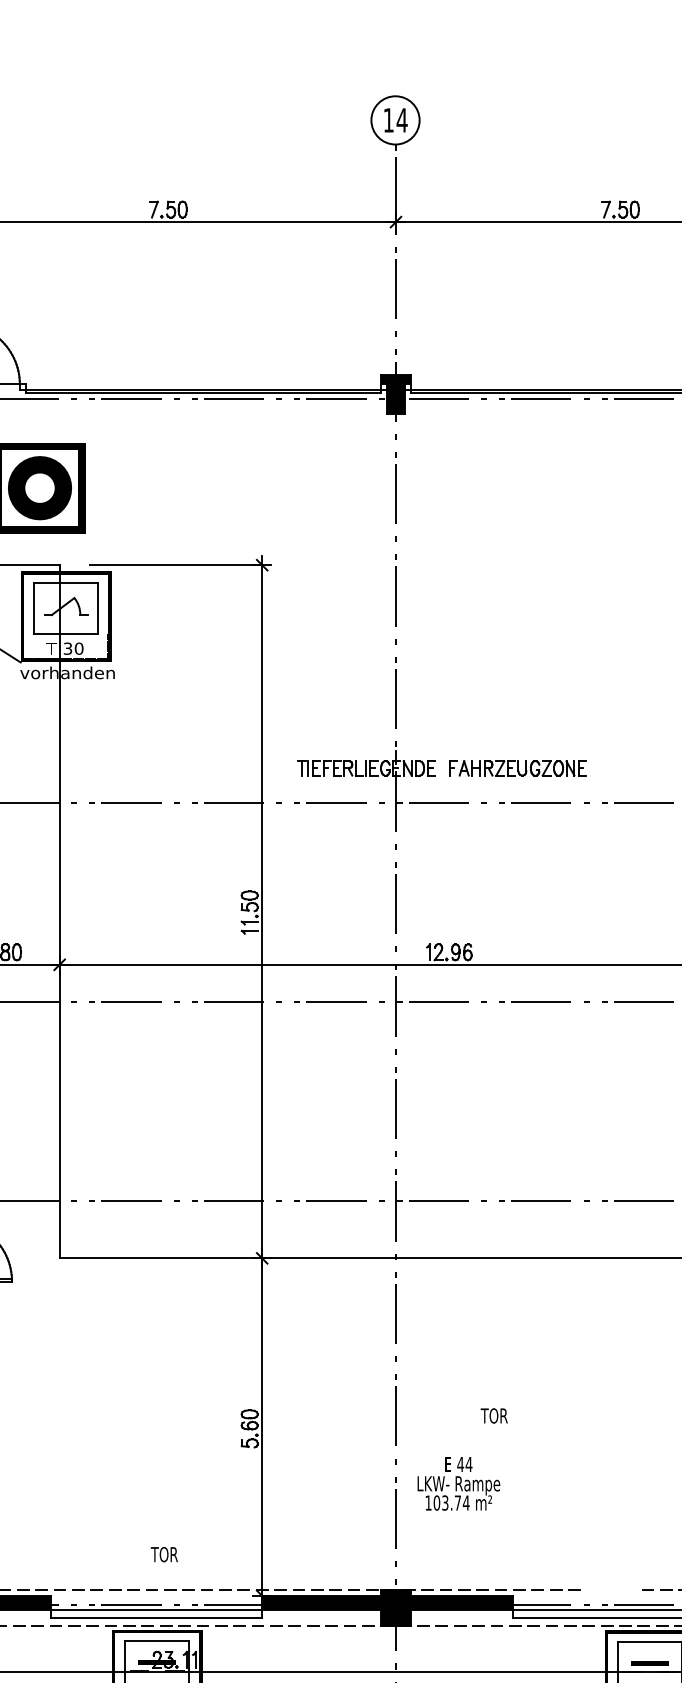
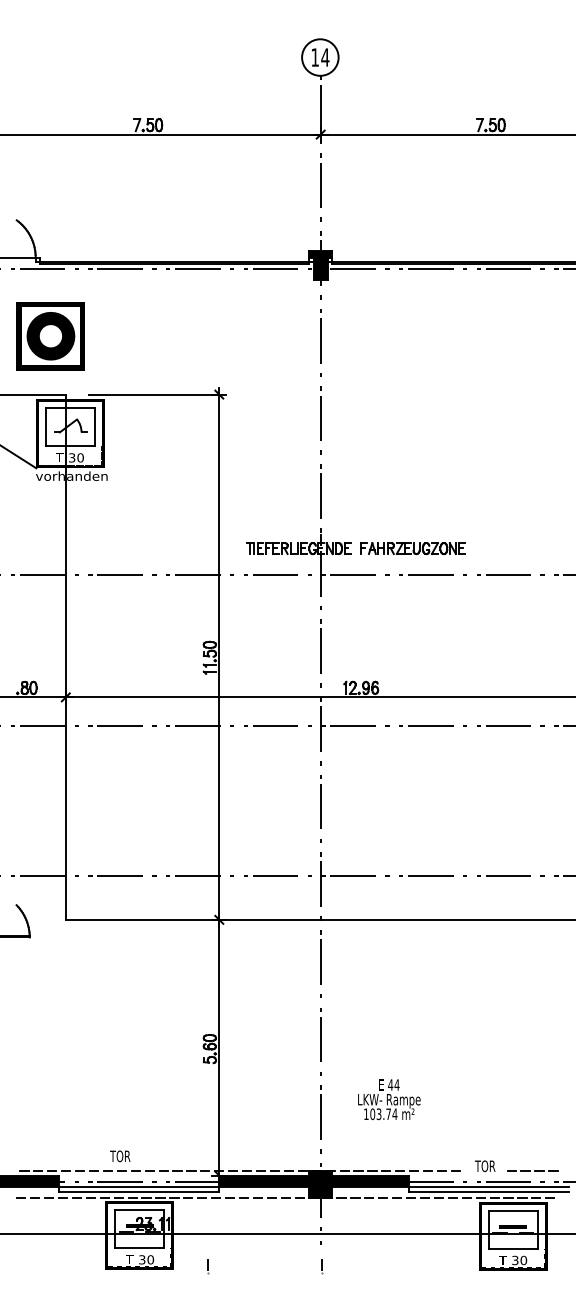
text: (494, 1416) -> (485, 1166), moved
text: (459, 1483) -> (389, 1099), moved
text: (164, 1554) -> (120, 1156), moved

